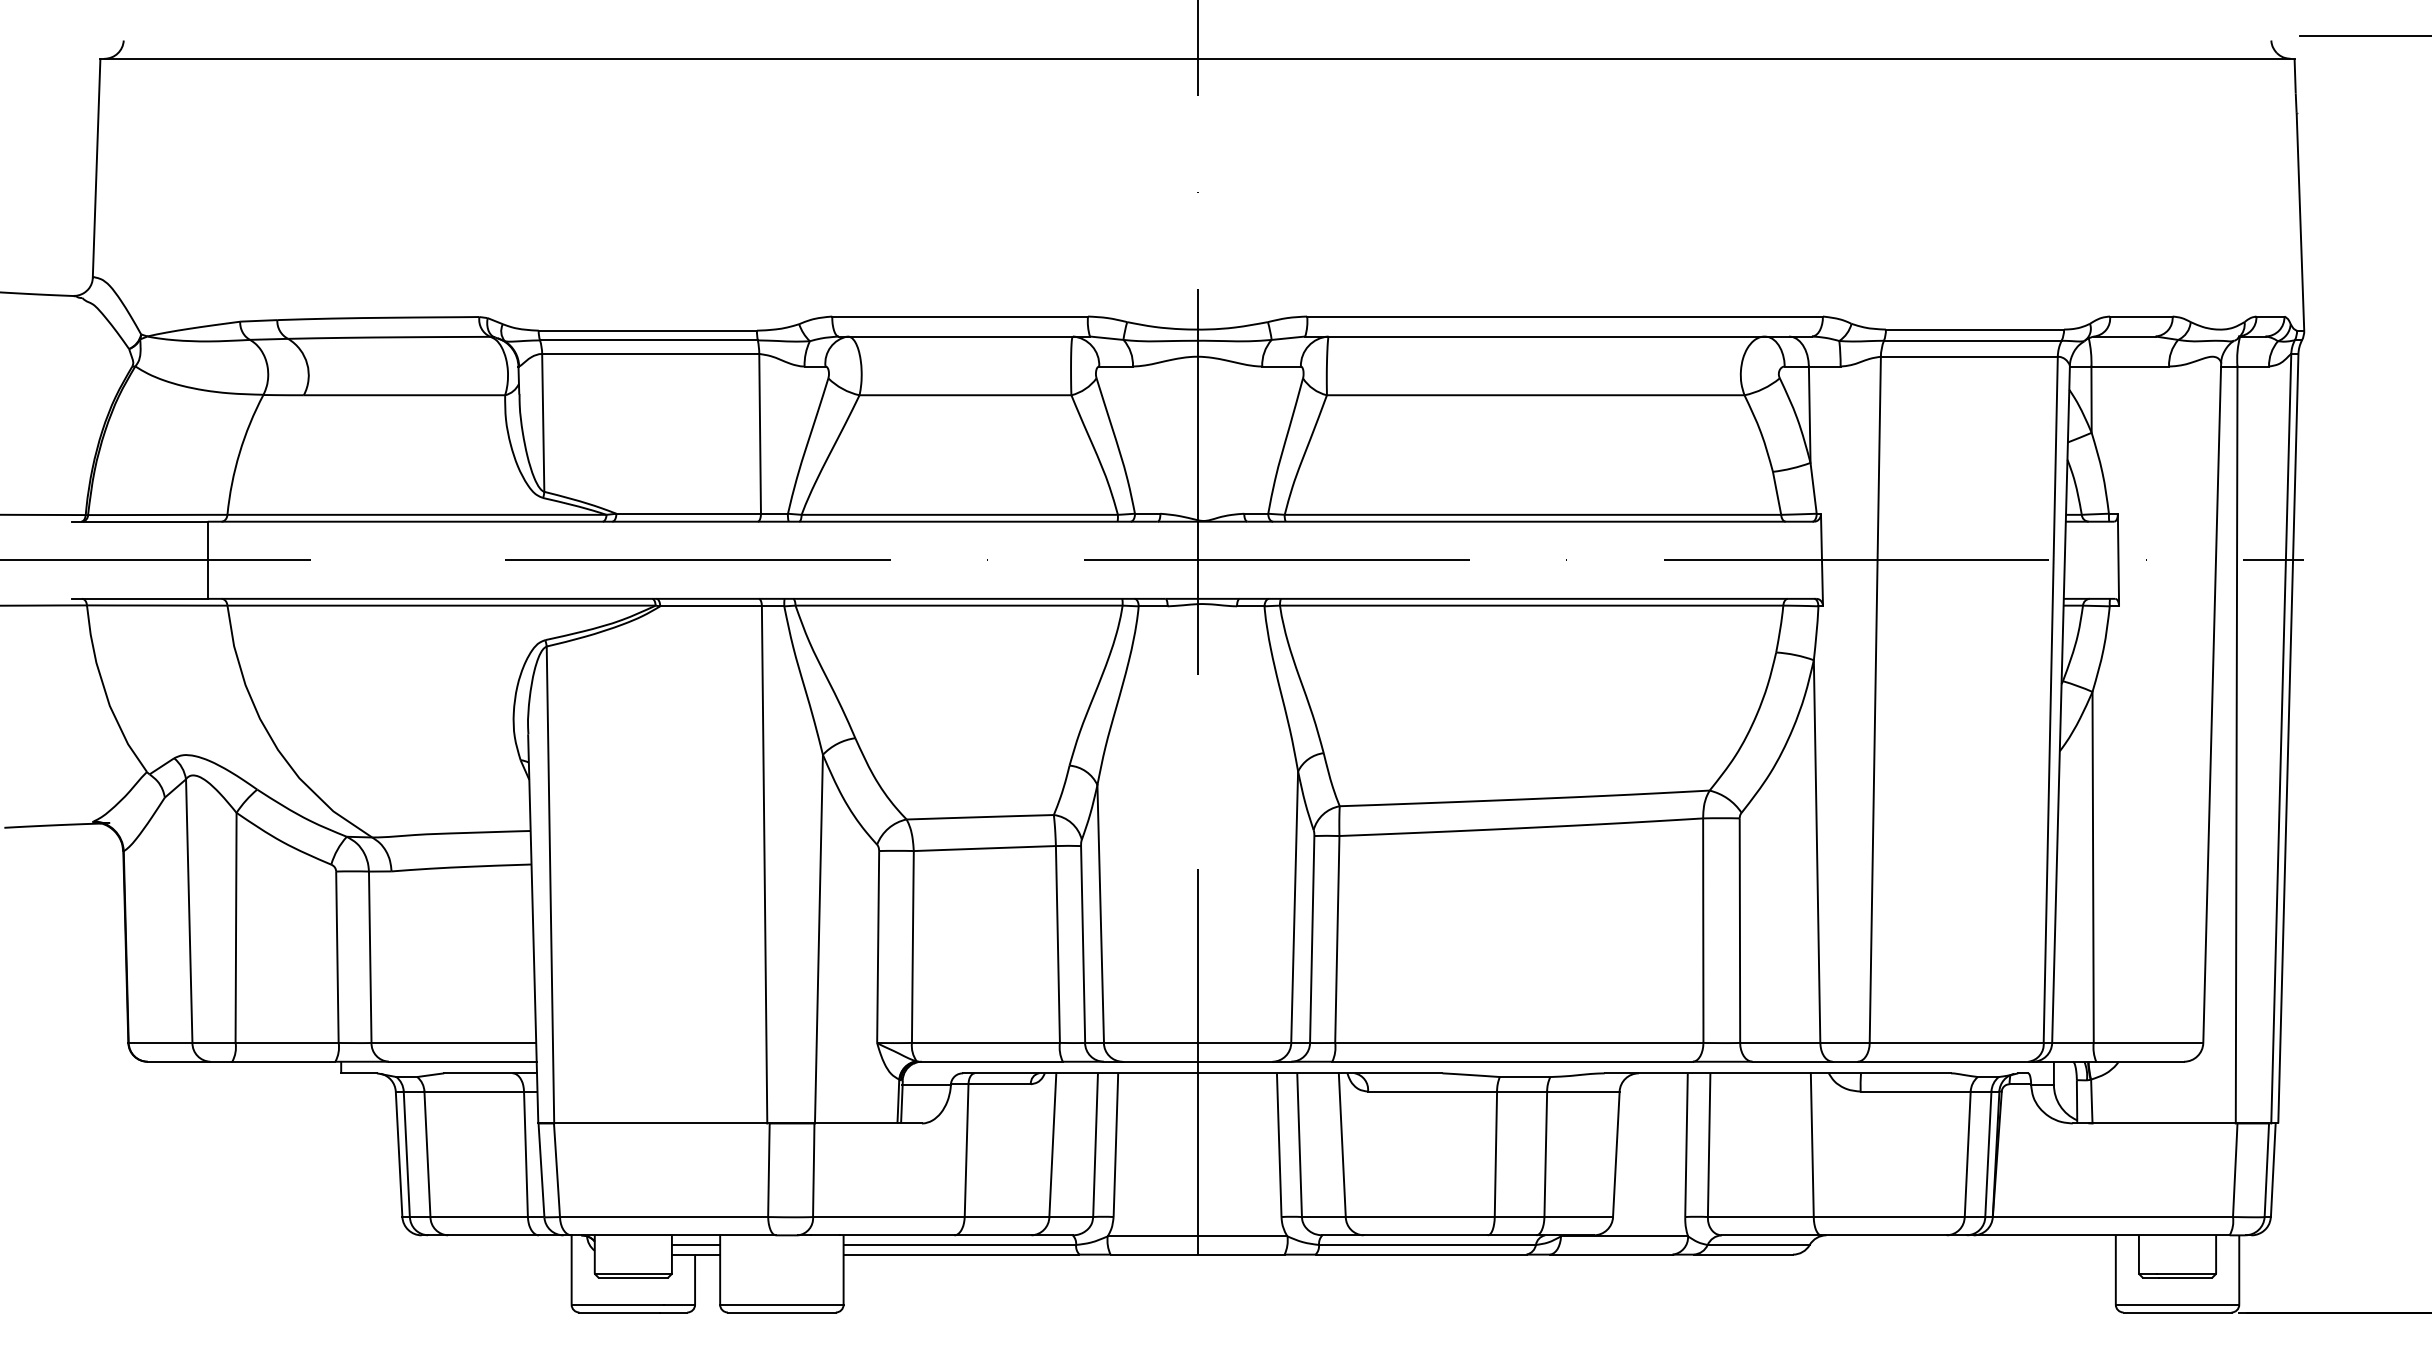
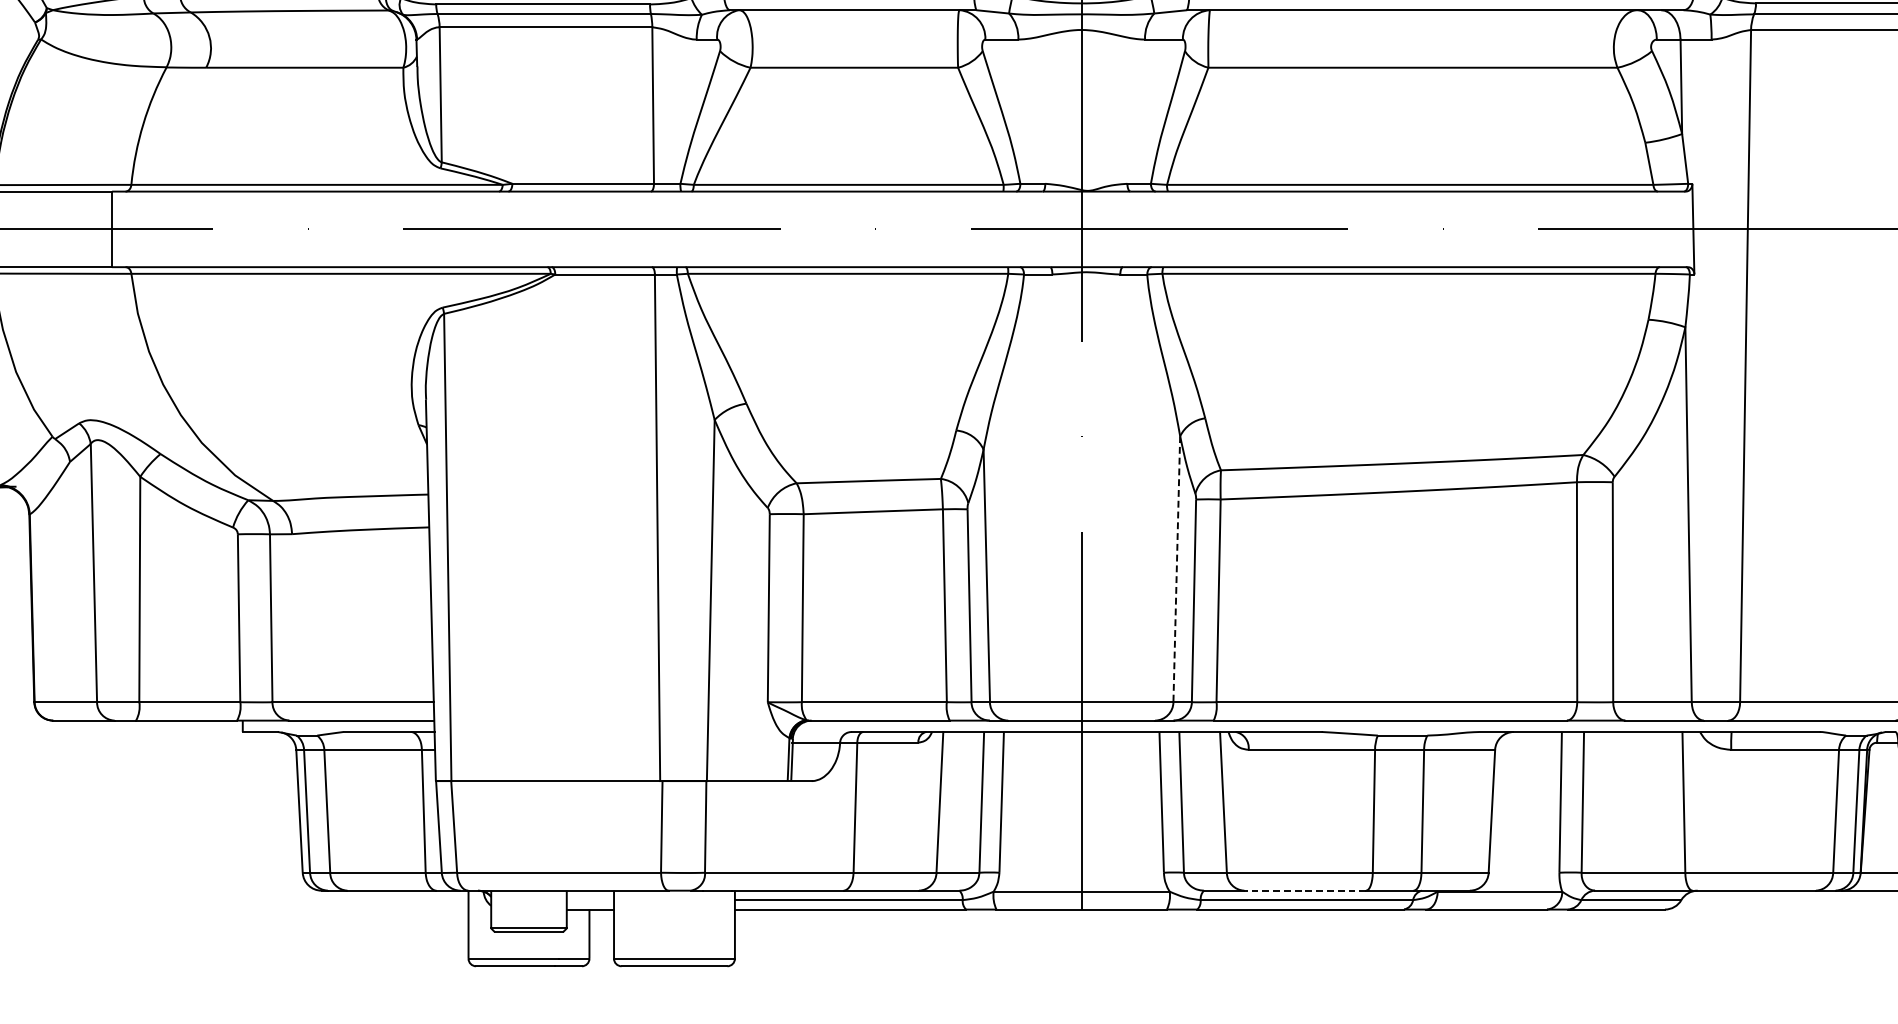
line: (1294, 907) -> (1176, 569), solid -> dashed
line: (1425, 1235) -> (1304, 890), solid -> dashed
line: (695, 1244) -> (589, 899), removed

